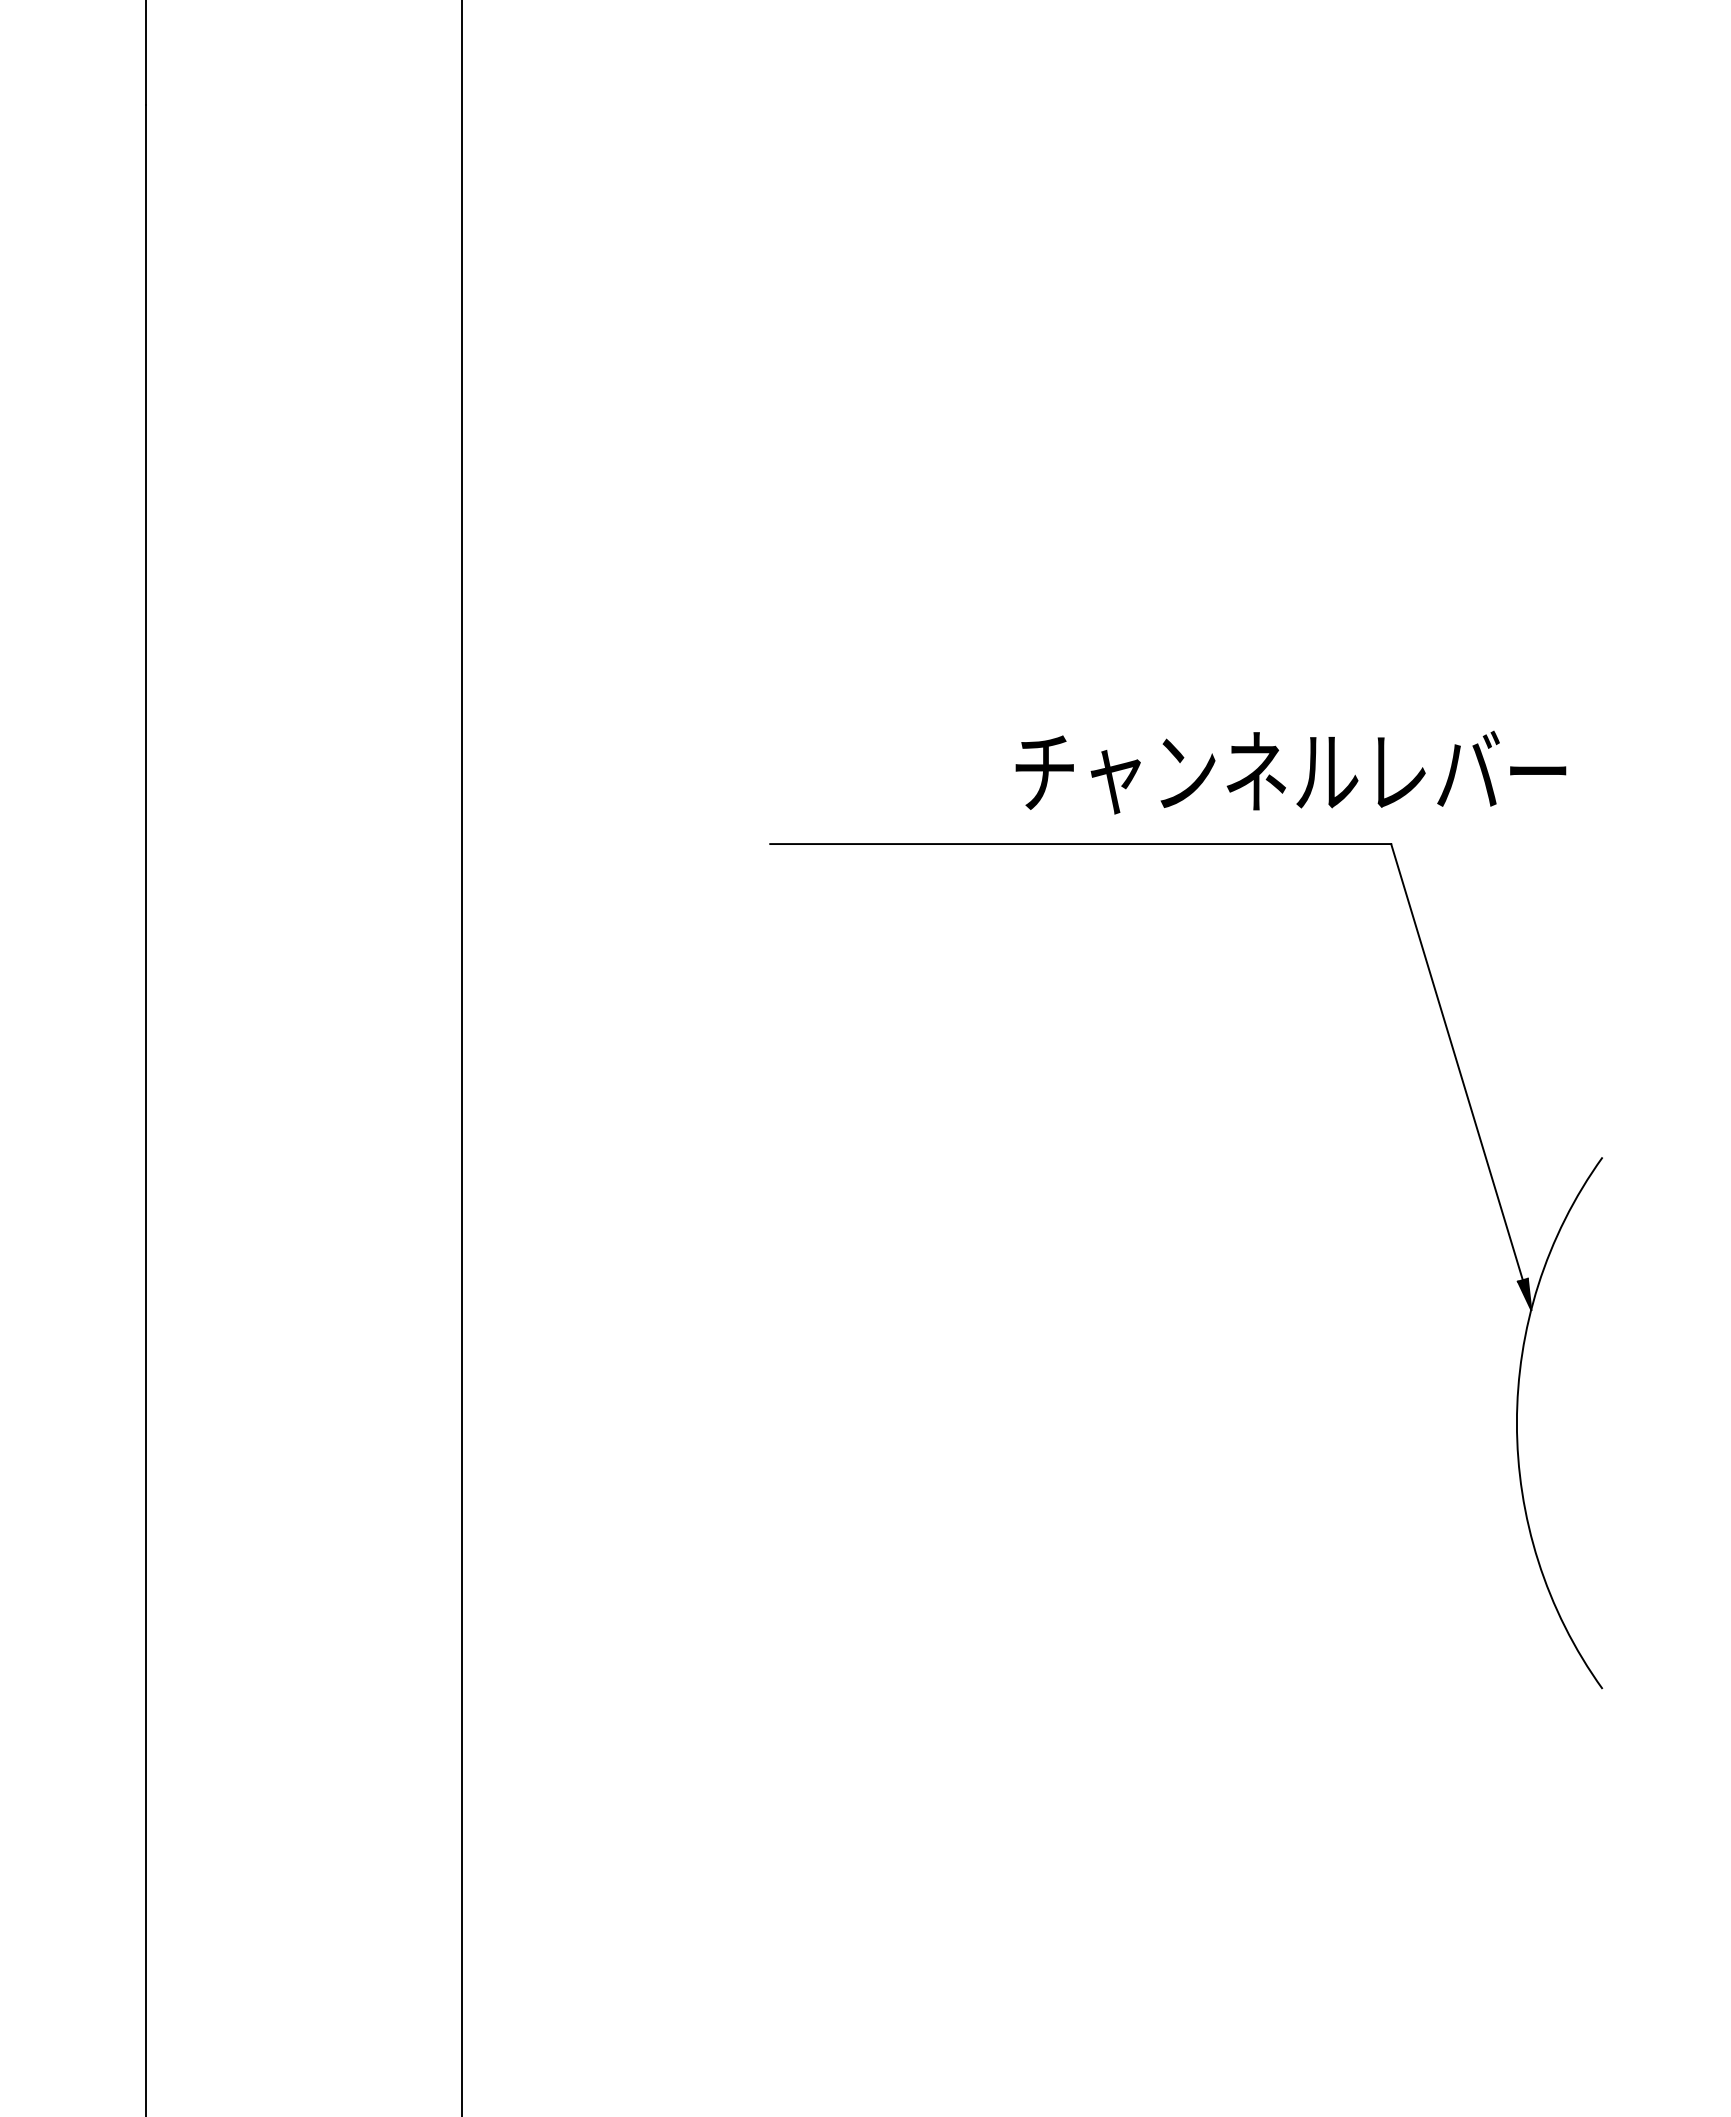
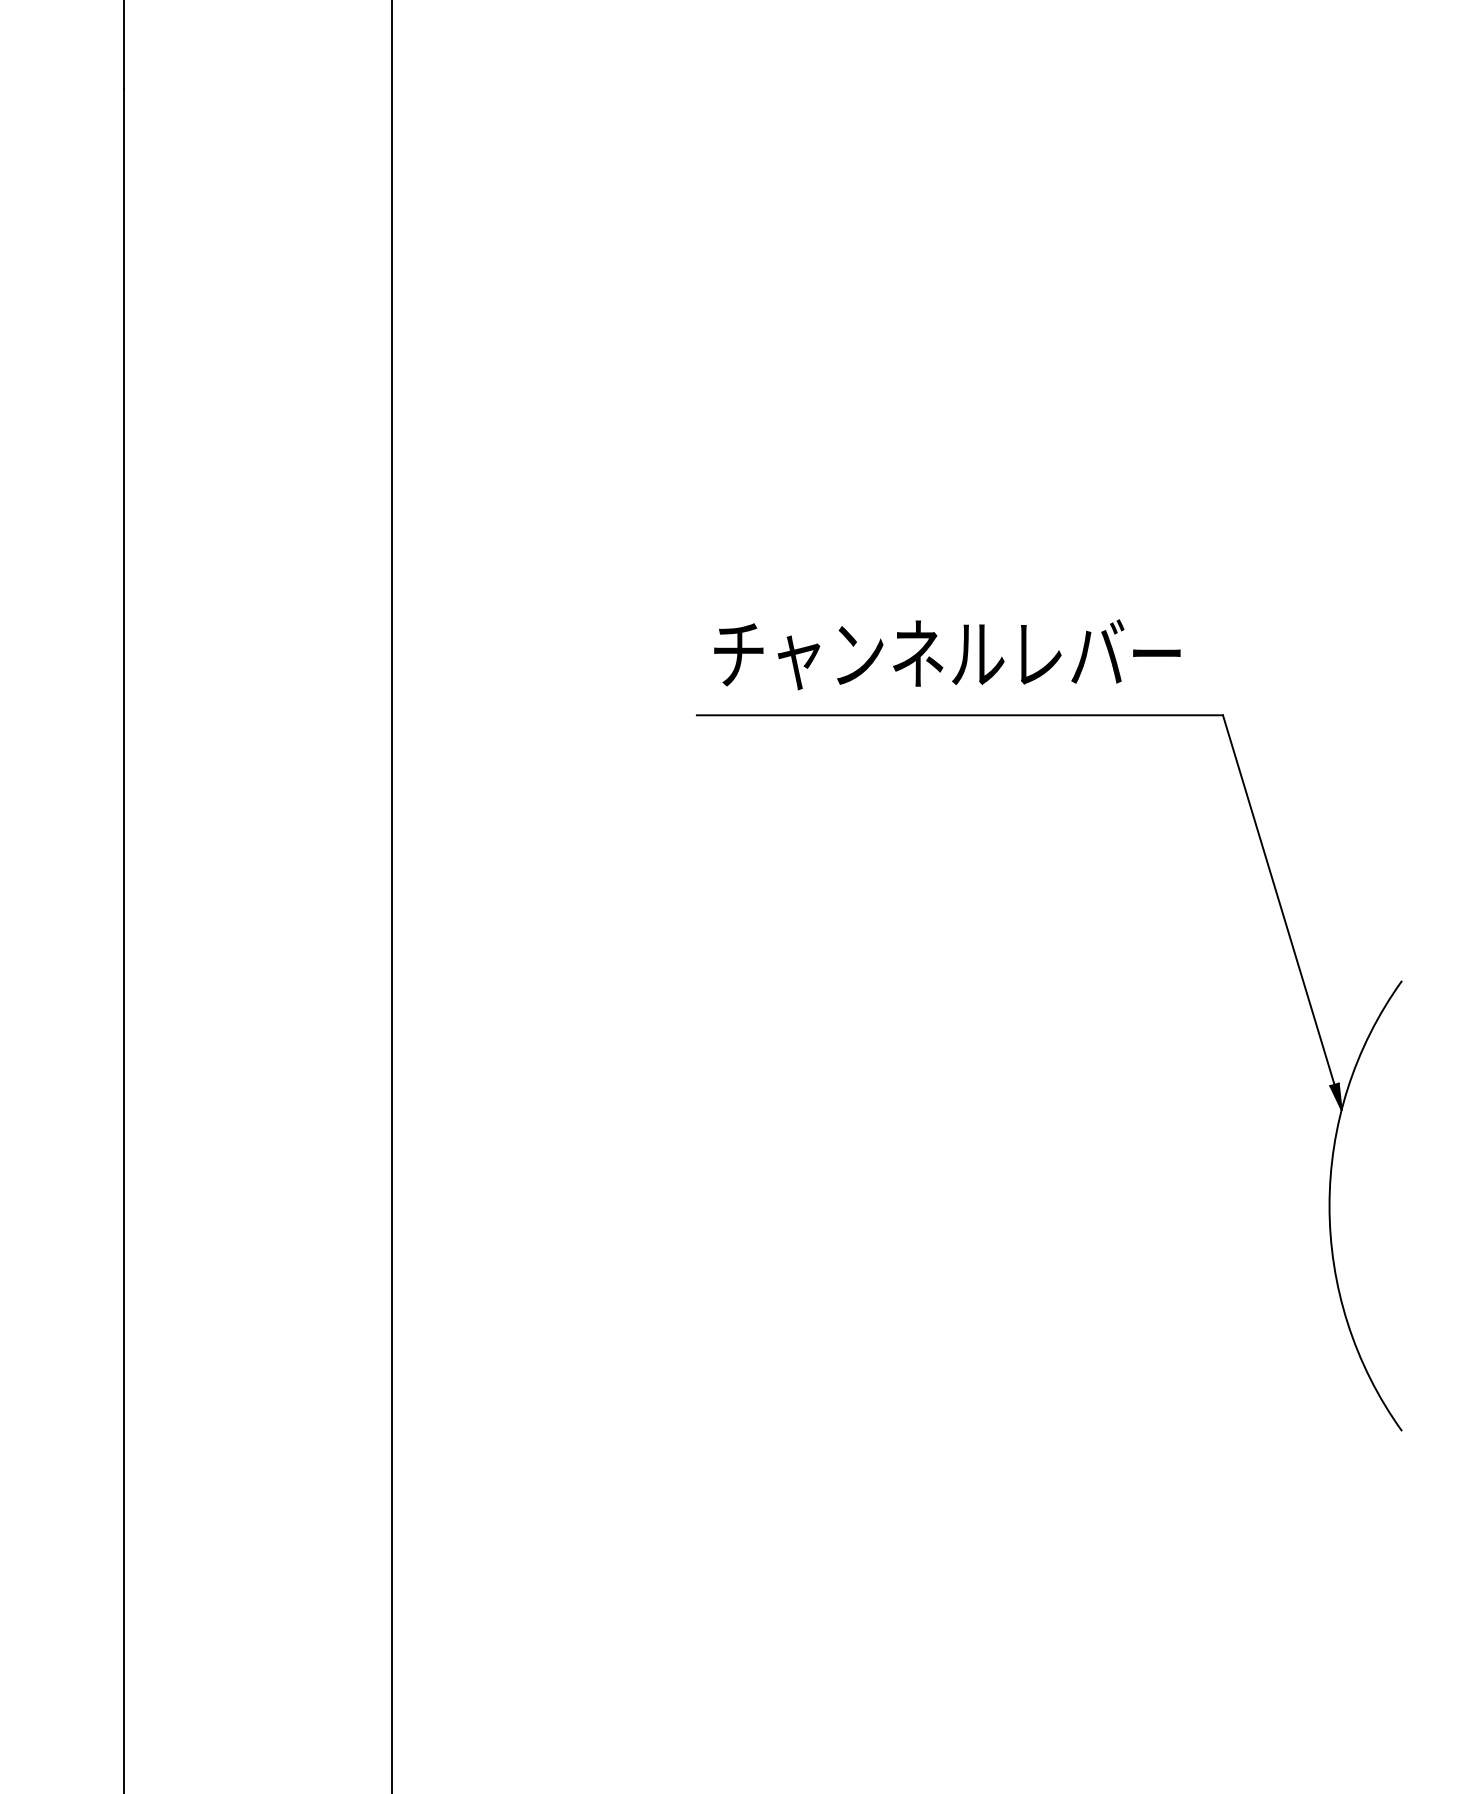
text: (1290, 772) -> (947, 654), moved
part: (1490, 1177) -> (1307, 997), moved

